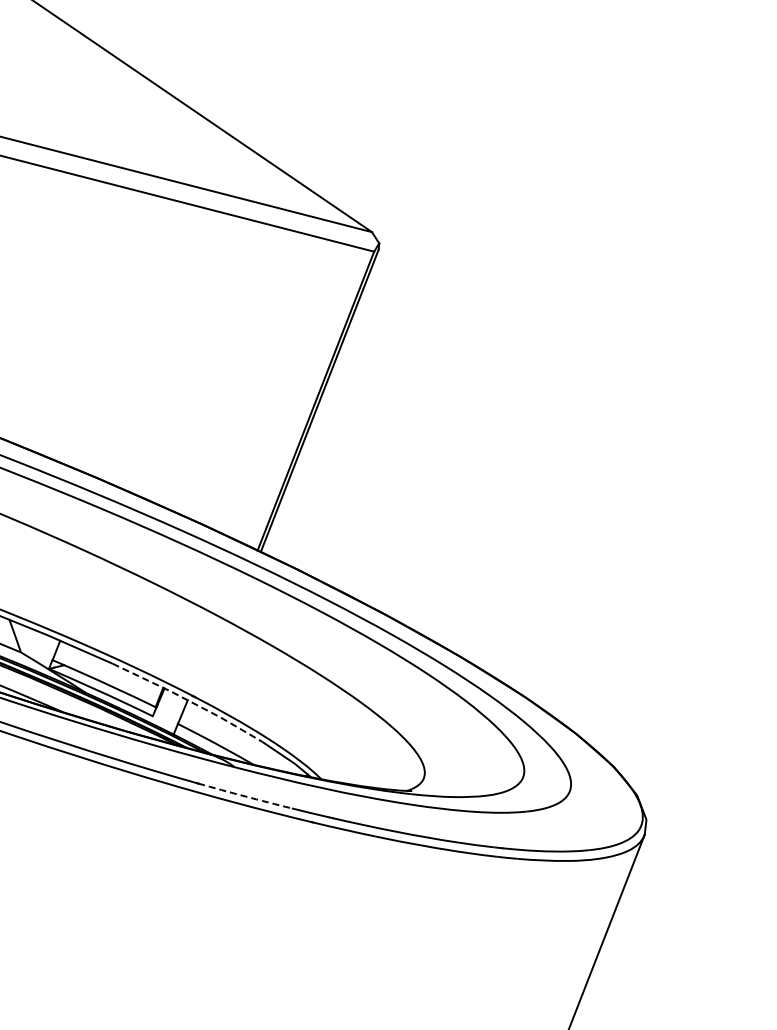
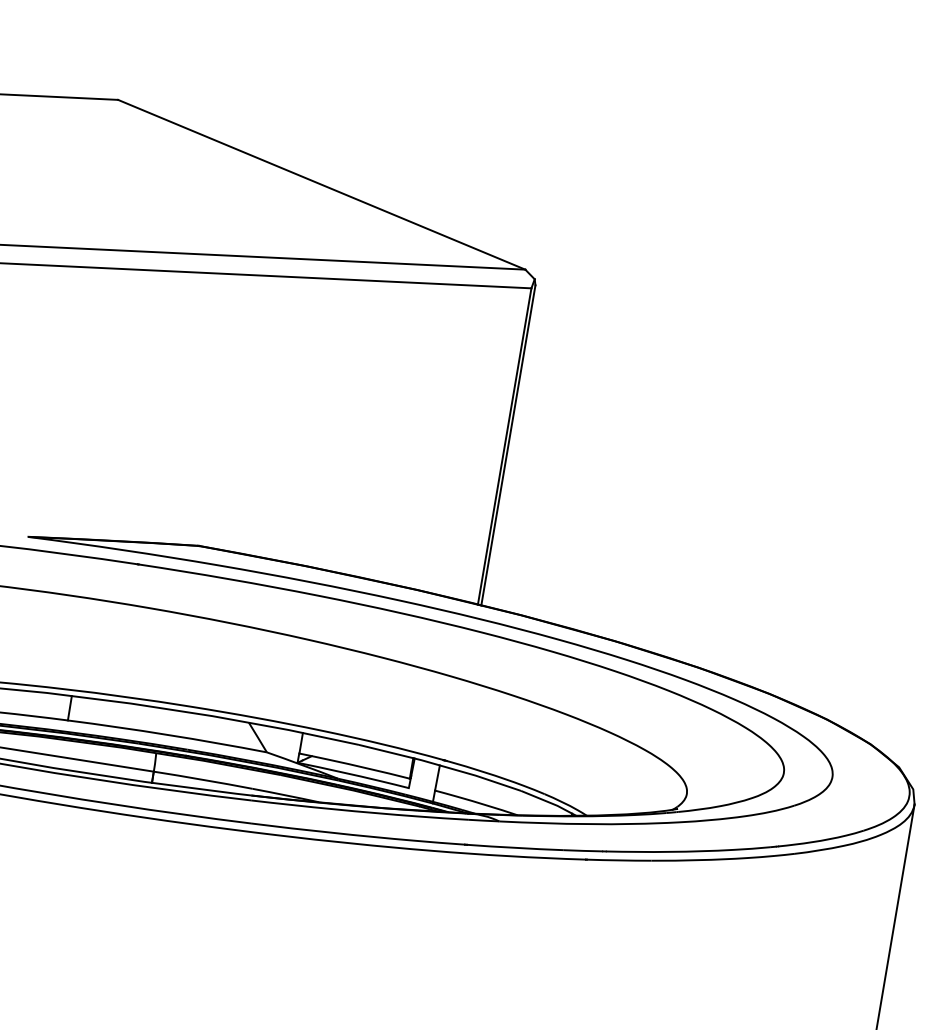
line: (188, 700) -> (440, 765), dashed -> solid
arc: (245, 795) -> (515, 847), dashed -> solid

